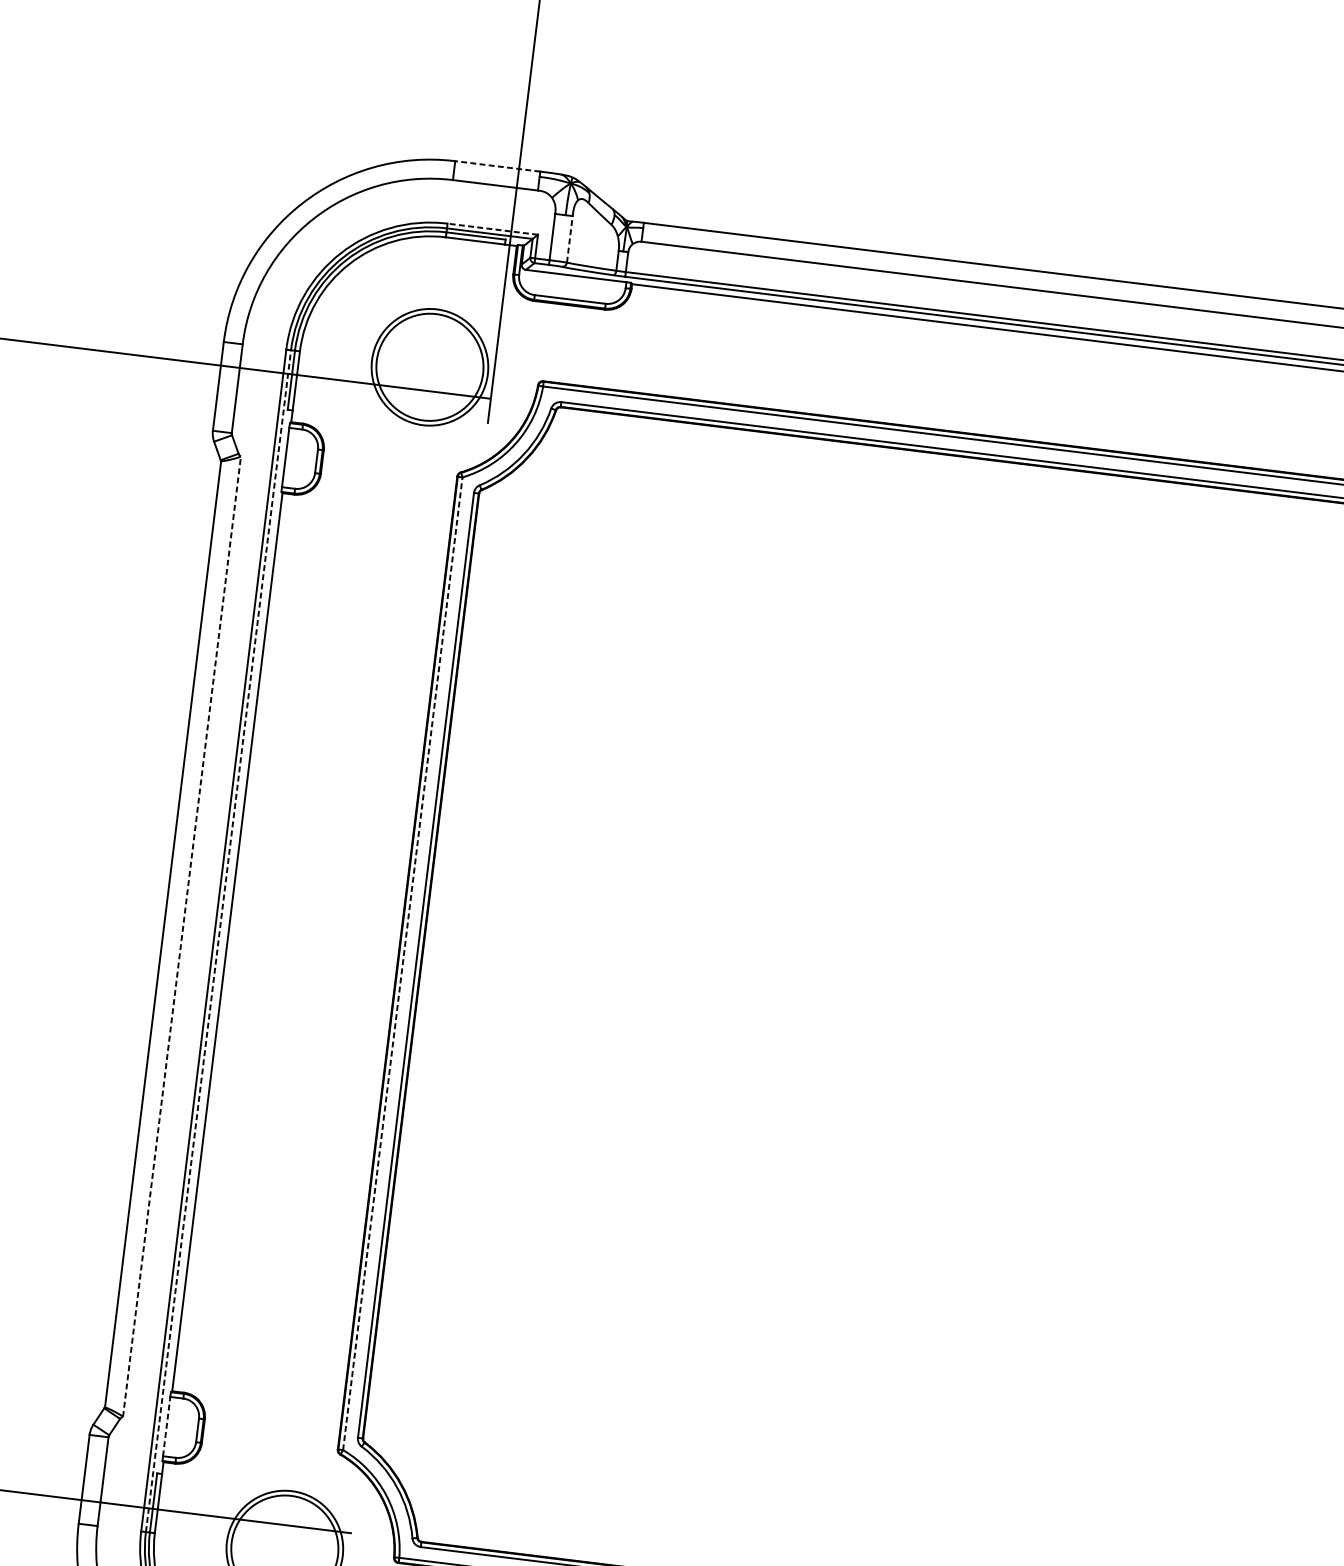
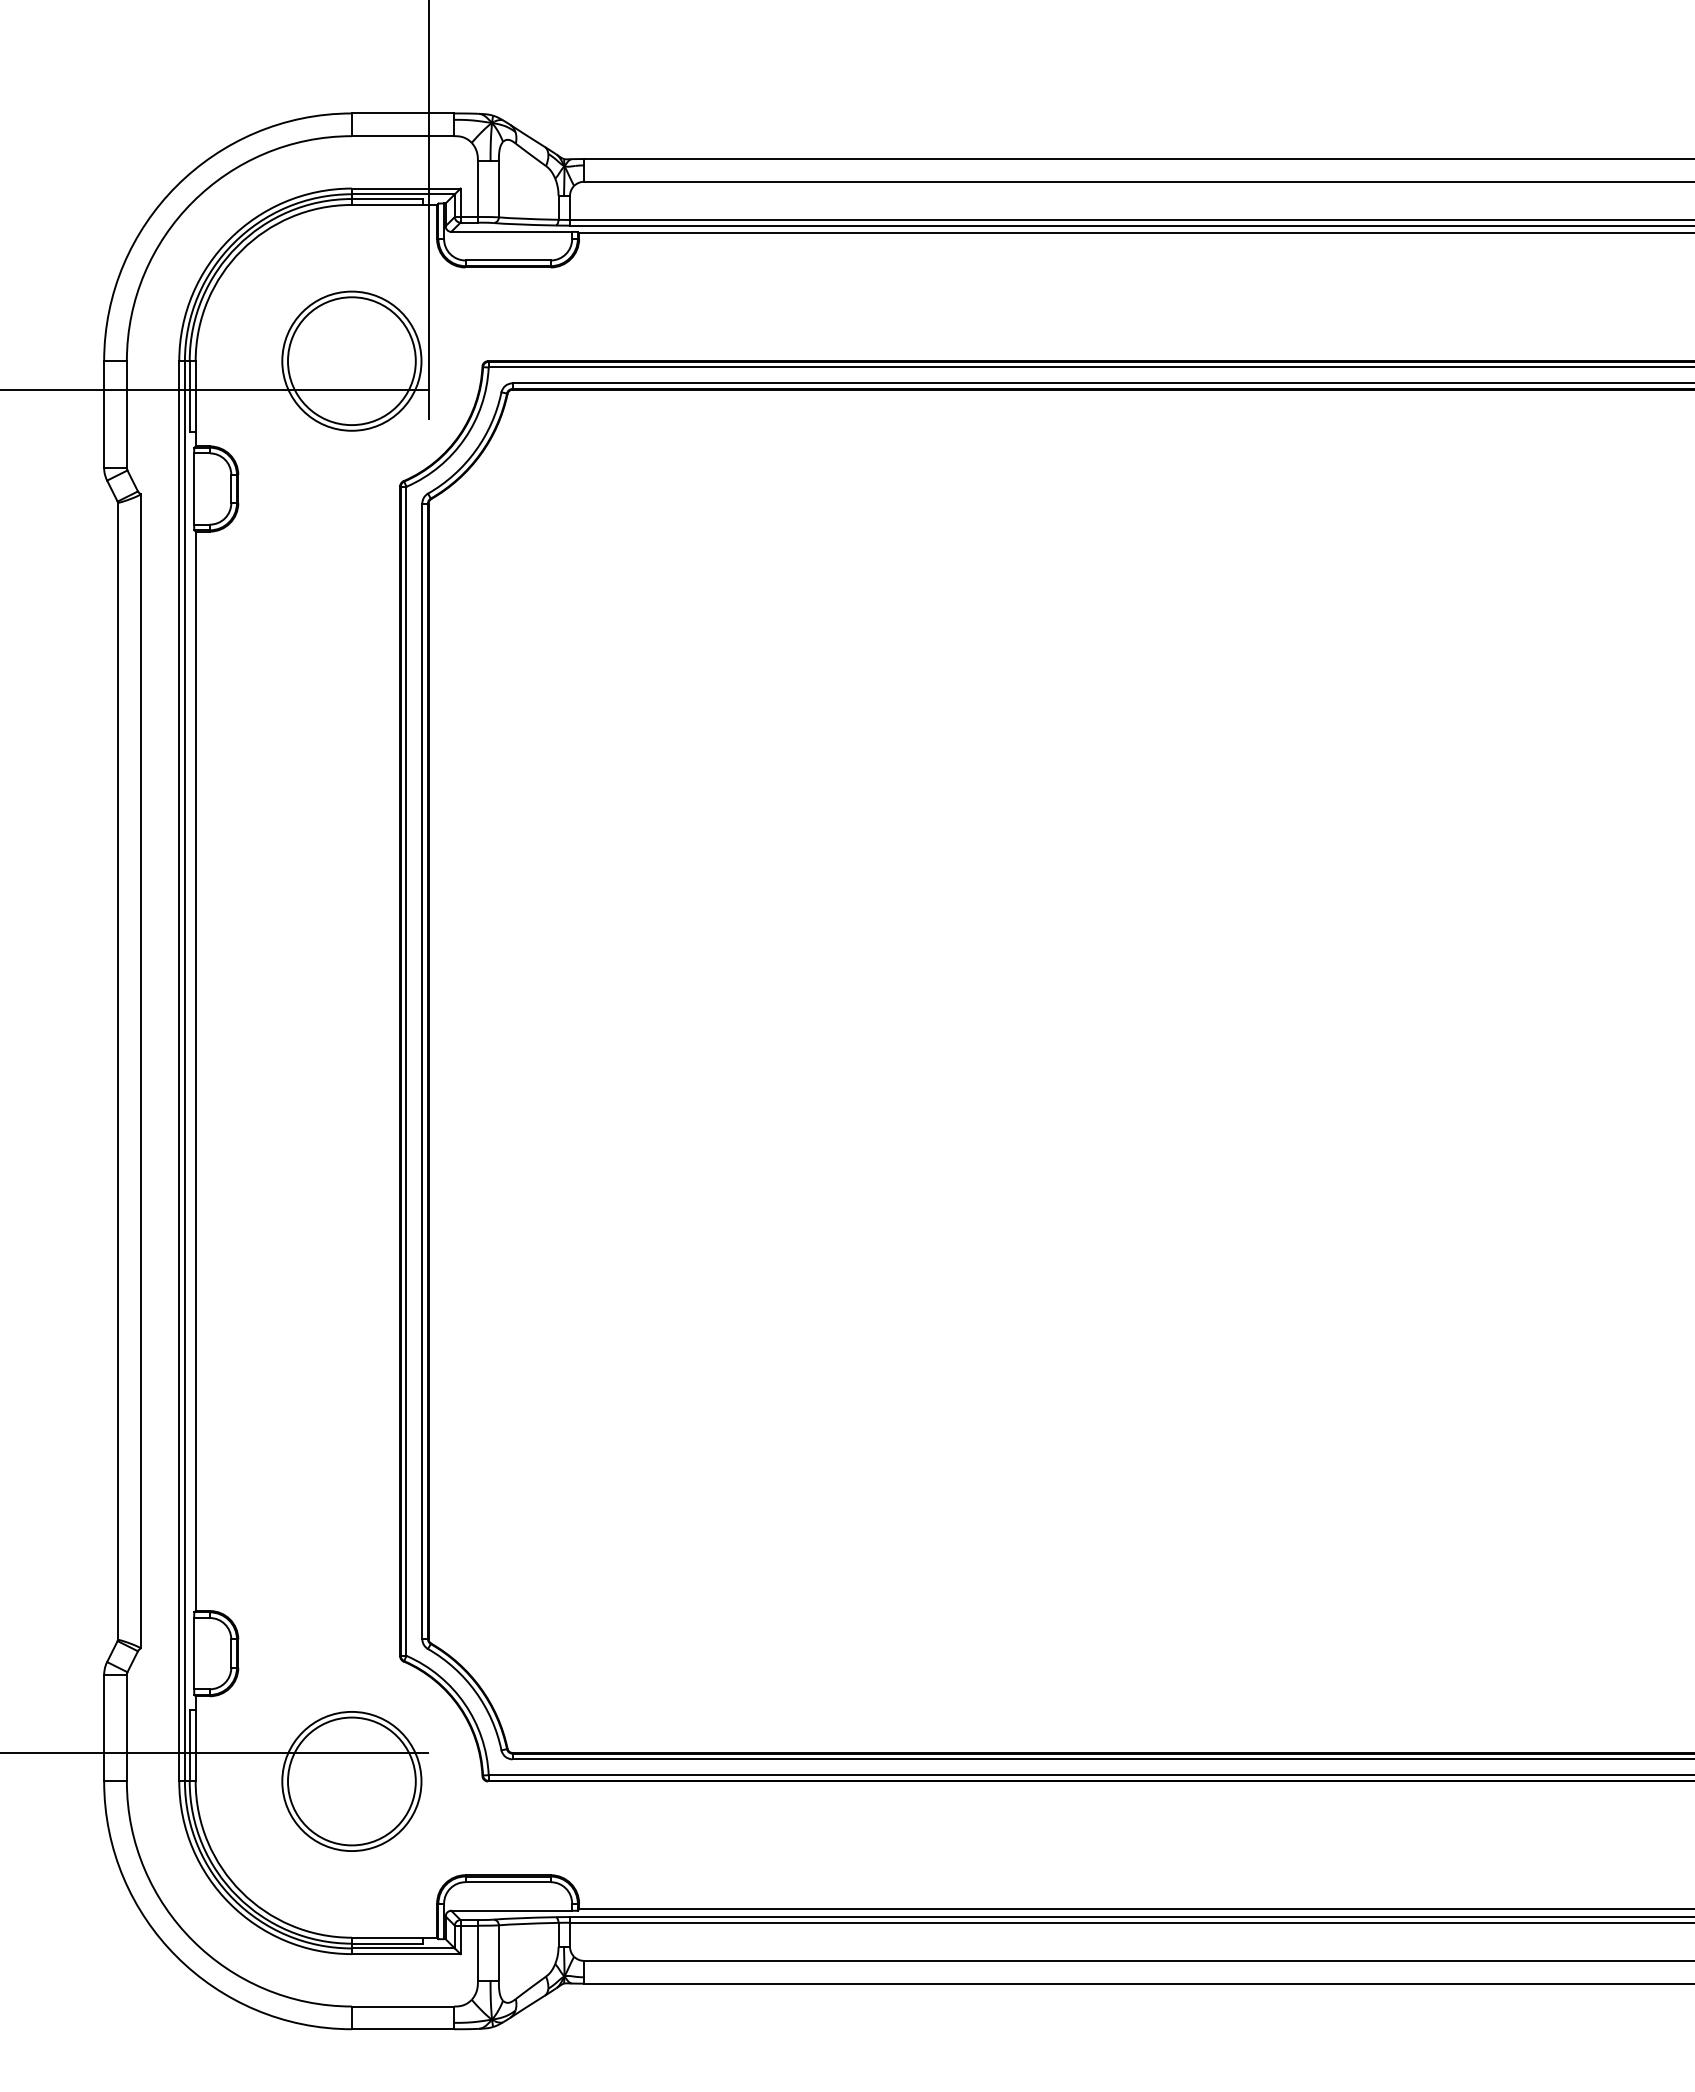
line: (497, 166) -> (402, 113), dashed -> solid
line: (492, 229) -> (405, 188), dashed -> solid
line: (569, 239) -> (498, 189), dashed -> solid
line: (182, 935) -> (141, 1070), dashed -> solid
line: (218, 940) -> (184, 1070), dashed -> solid
line: (402, 963) -> (406, 1071), dashed -> solid
line: (166, 1426) -> (194, 1653), dashed -> solid

